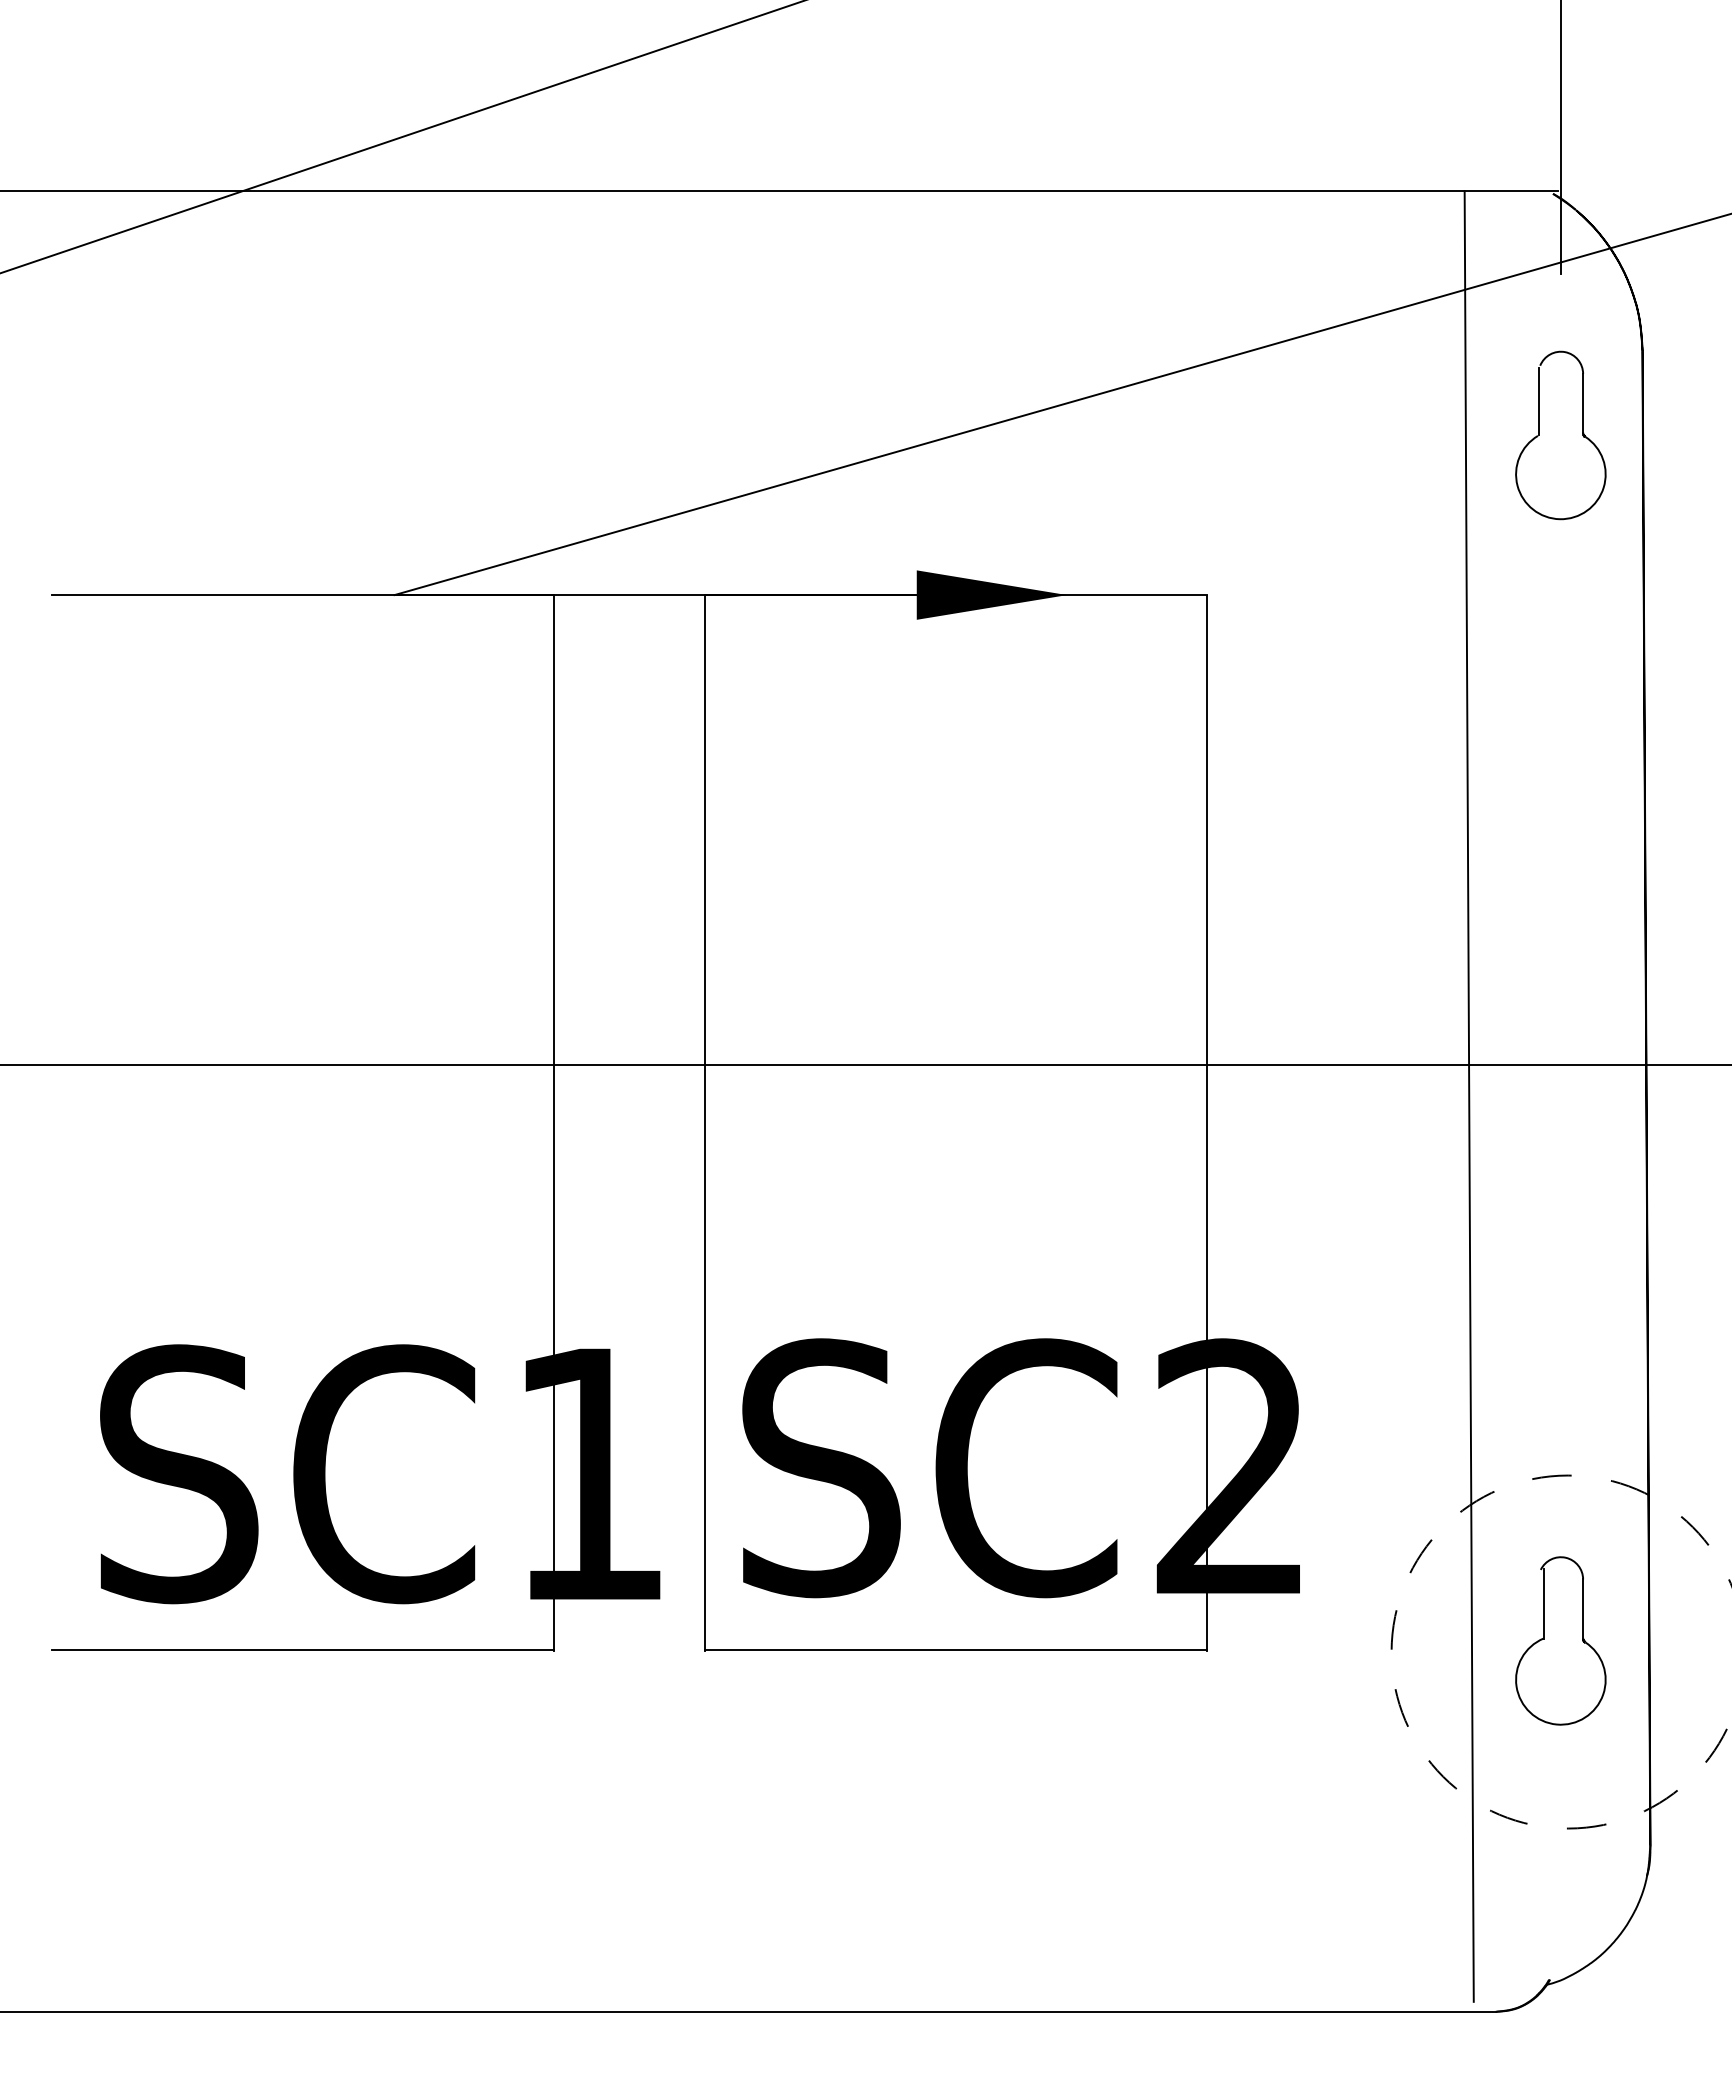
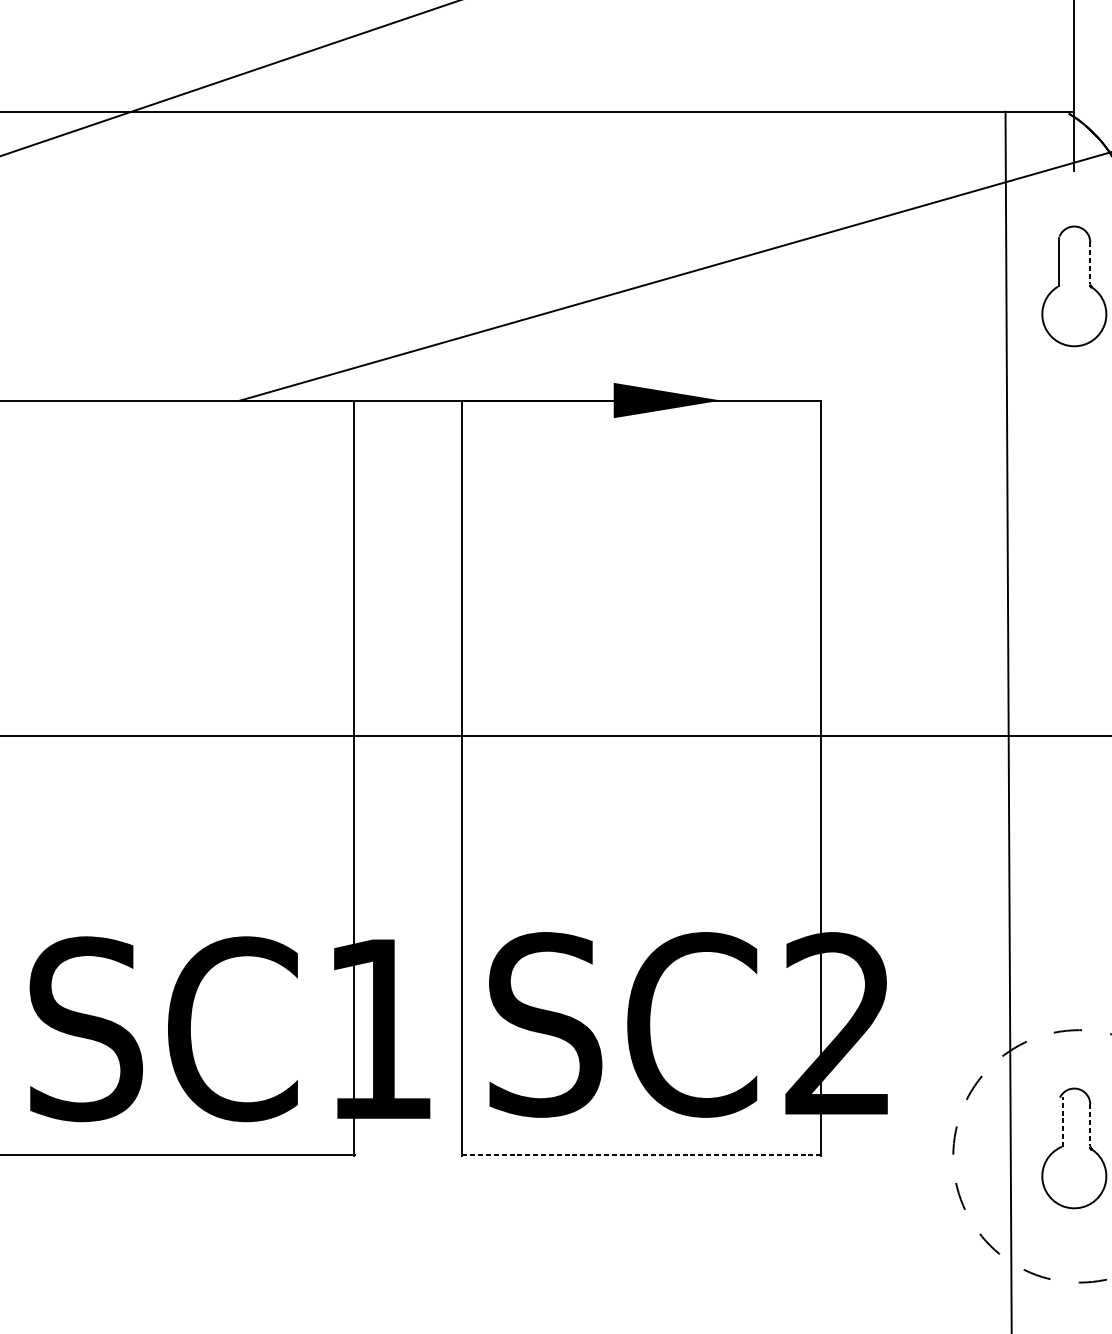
line: (1583, 403) -> (1090, 263), solid -> dashed
line: (1544, 1604) -> (1062, 1122), solid -> dashed
line: (1583, 1609) -> (1090, 1125), solid -> dashed
line: (956, 1649) -> (642, 1154), solid -> dashed

